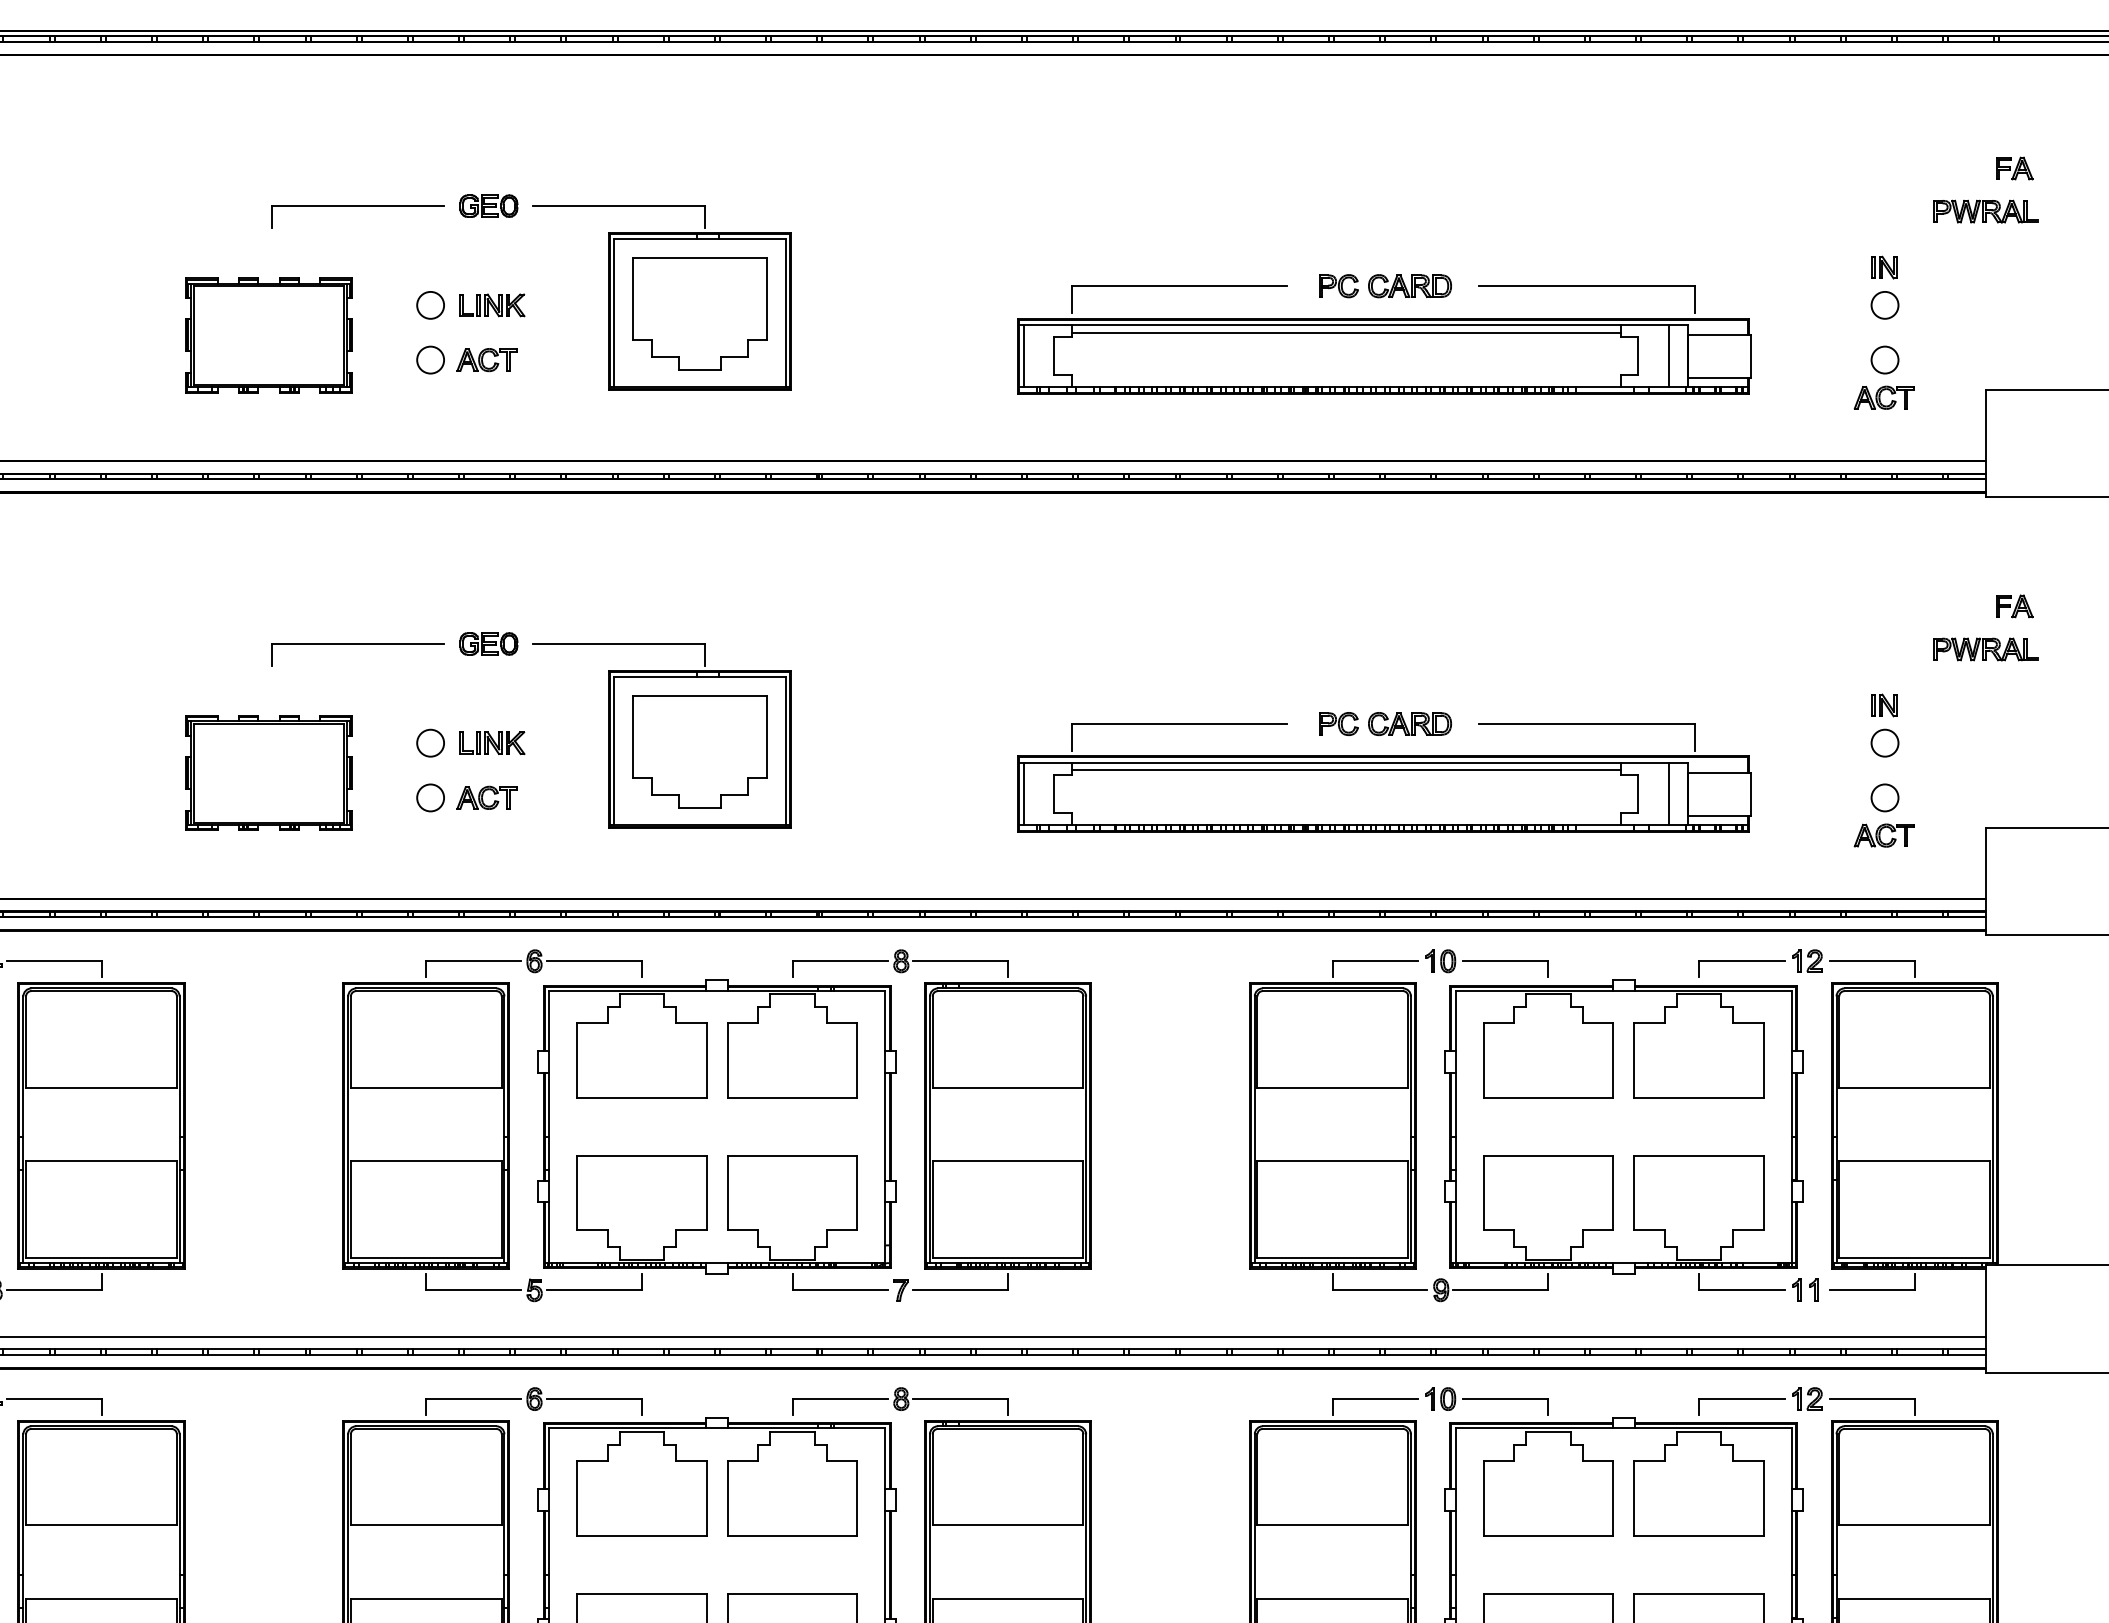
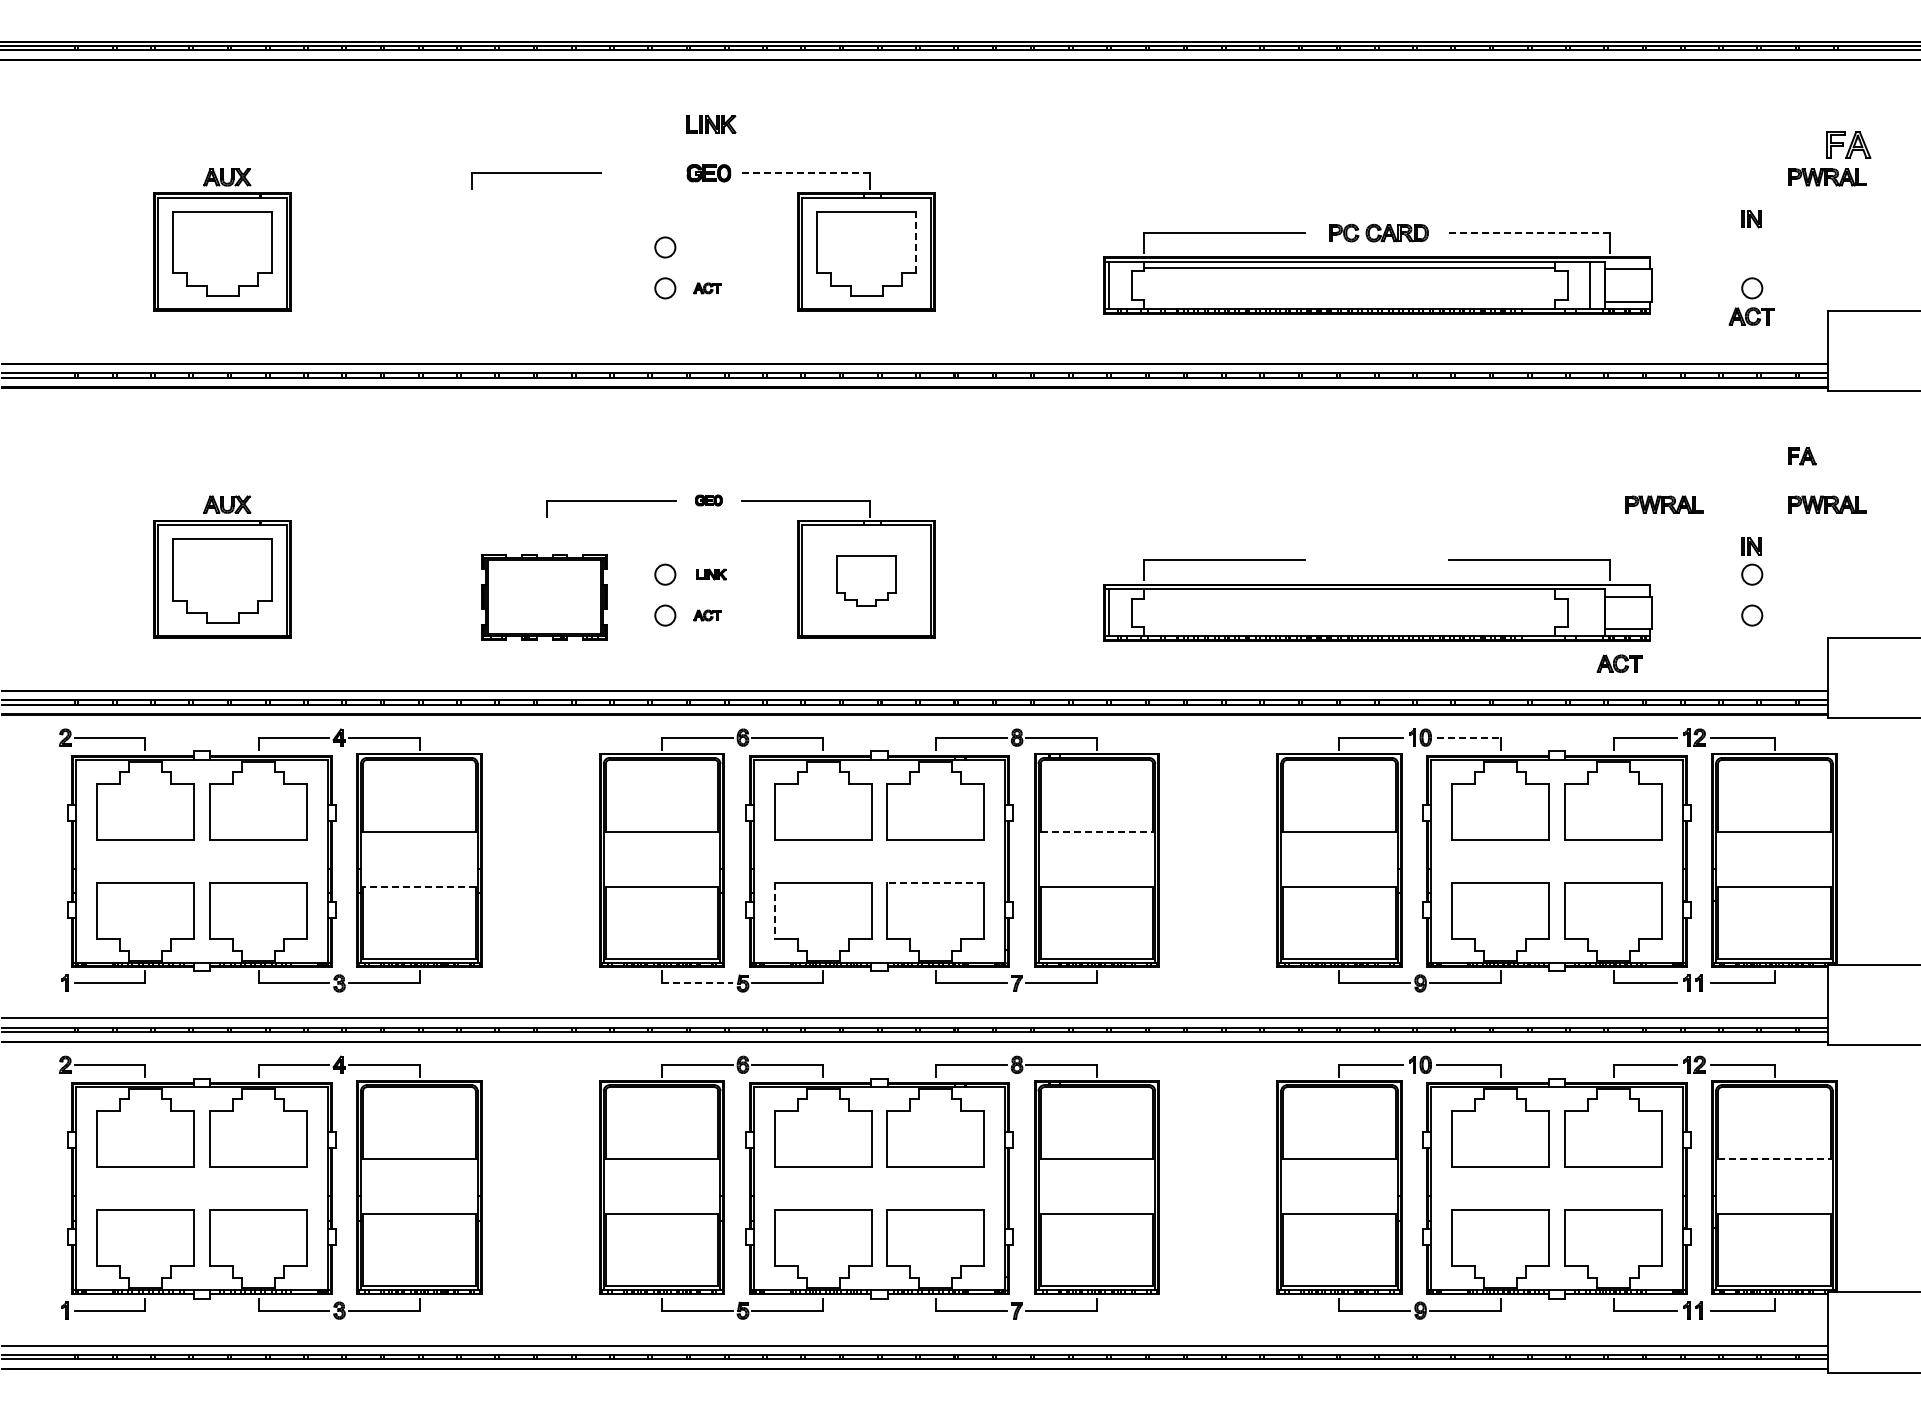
part: (2015, 168) -> (1849, 145), size x1.6
part: (358, 206) -> (536, 173), moved
line: (619, 206) -> (806, 173), solid -> dashed
line: (1586, 286) -> (1529, 233), solid -> dashed
line: (766, 298) -> (916, 242), solid -> dashed
part: (492, 305) -> (711, 124), moved
circle: (1885, 305) -> (1752, 247), removed
part: (268, 334) -> (544, 269), removed
part: (487, 360) -> (707, 288), size x0.6
part: (2015, 606) -> (1802, 456), moved
part: (488, 643) -> (708, 500), size x0.6
part: (1767, 649) -> (1664, 504), added
part: (1384, 724) -> (1378, 560), removed
part: (492, 742) -> (711, 574), size x0.6
part: (699, 750) -> (866, 580), size x0.6
line: (1346, 769) -> (1349, 594), removed
line: (1668, 793) -> (1590, 612), removed
part: (487, 797) -> (707, 615), size x0.6
part: (1884, 835) -> (1619, 663), moved
line: (1505, 961) -> (1468, 737), solid -> dashed
line: (1008, 1088) -> (1097, 832), solid -> dashed
line: (792, 1155) -> (935, 882), solid -> dashed
line: (100, 1161) -> (418, 887), solid -> dashed
line: (576, 1192) -> (774, 910), solid -> dashed
line: (473, 1290) -> (697, 983), solid -> dashed
line: (1914, 1525) -> (1774, 1159), solid -> dashed

